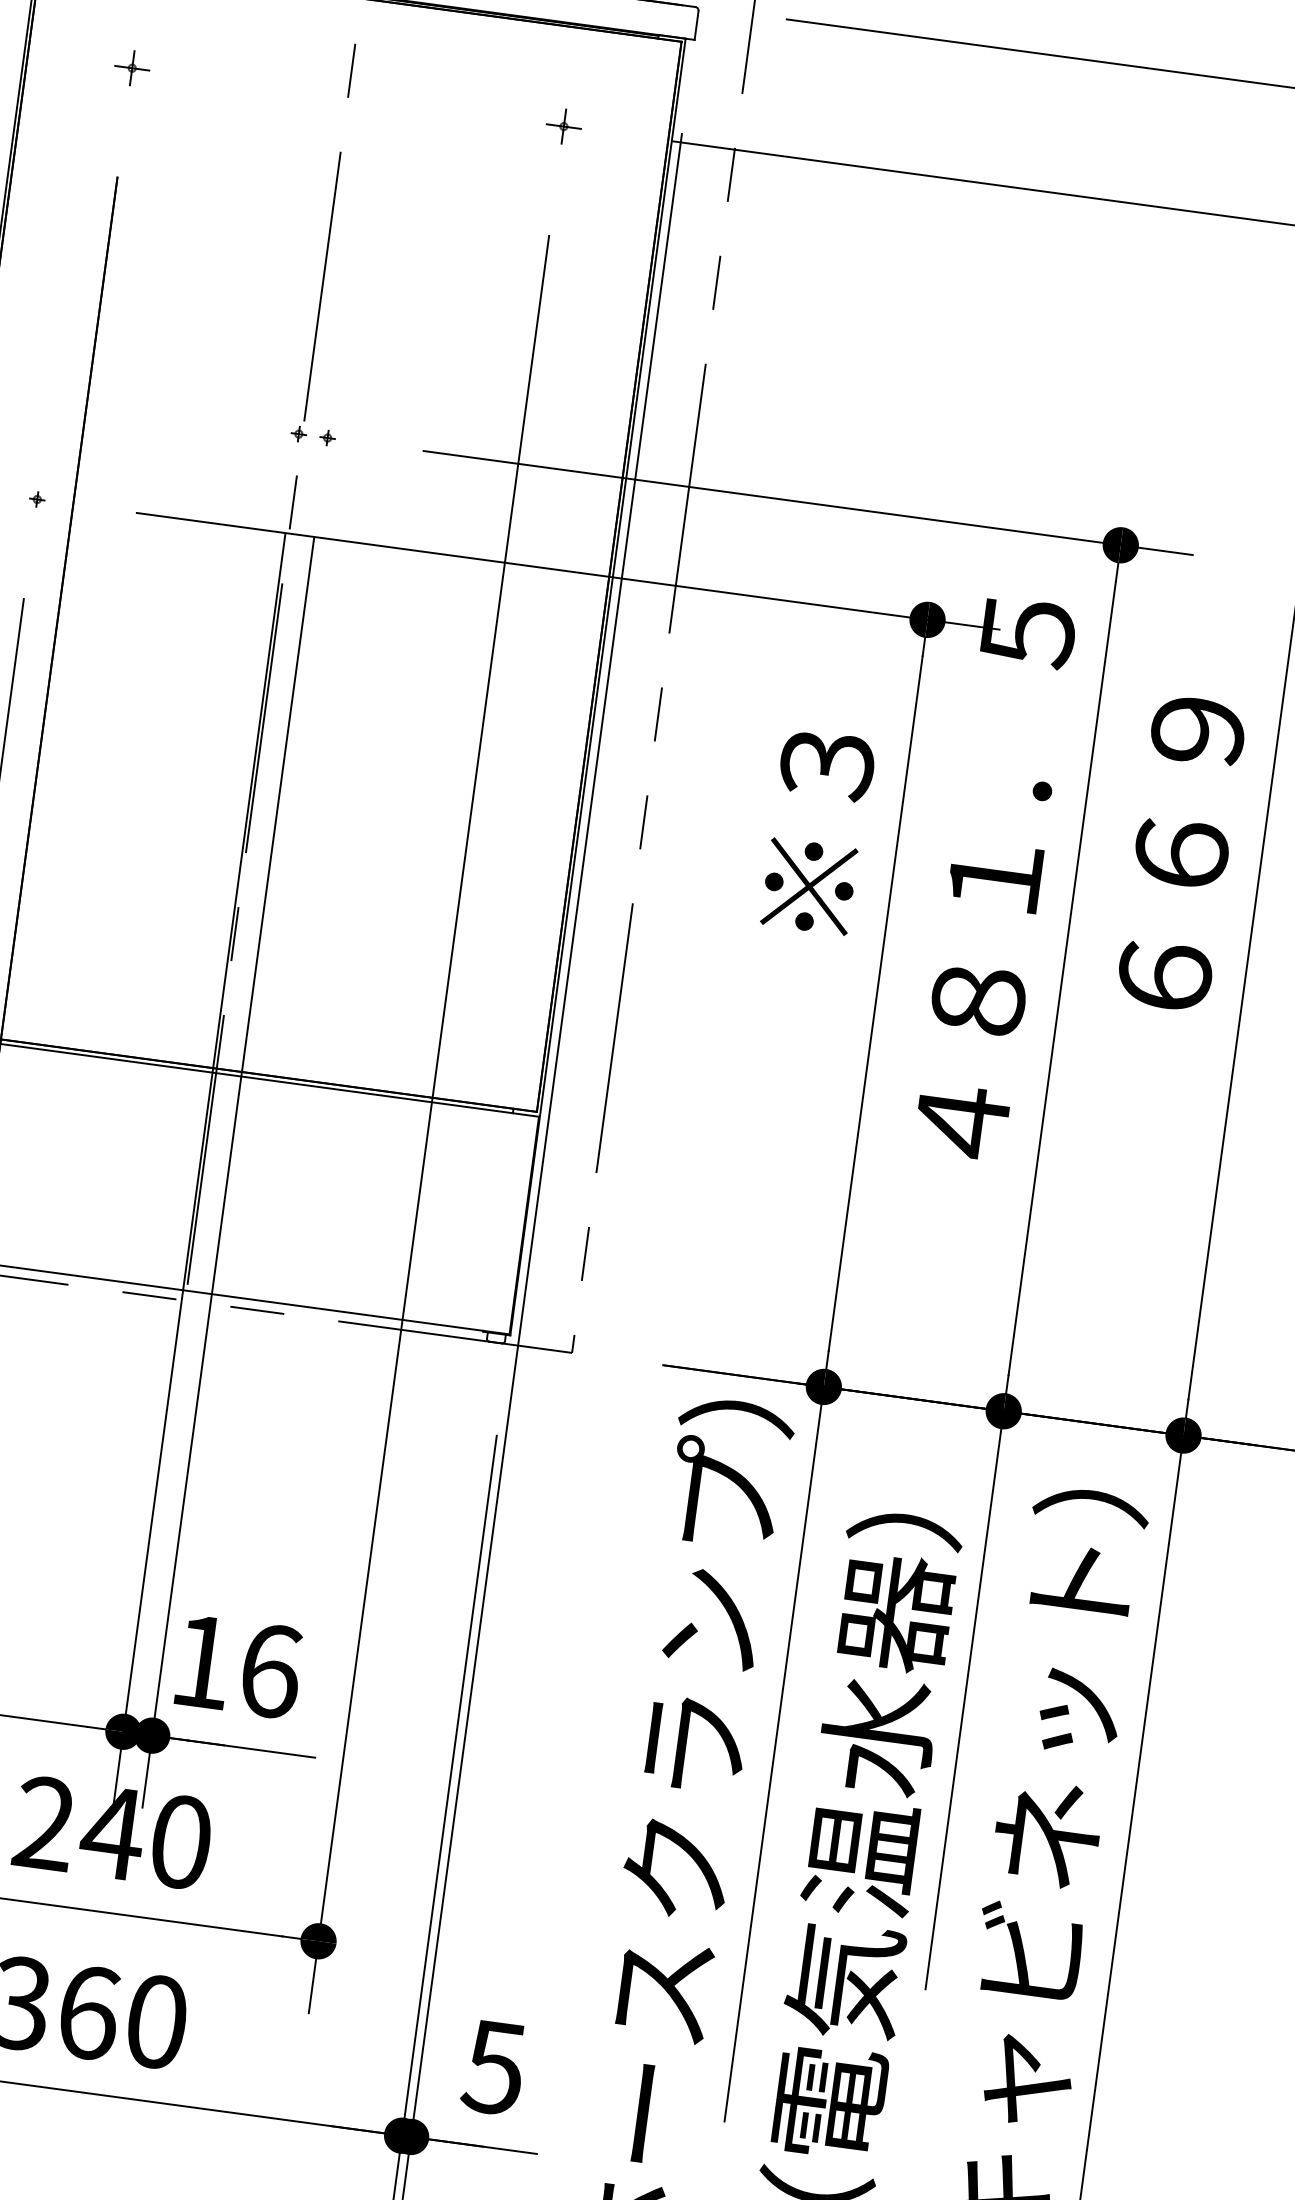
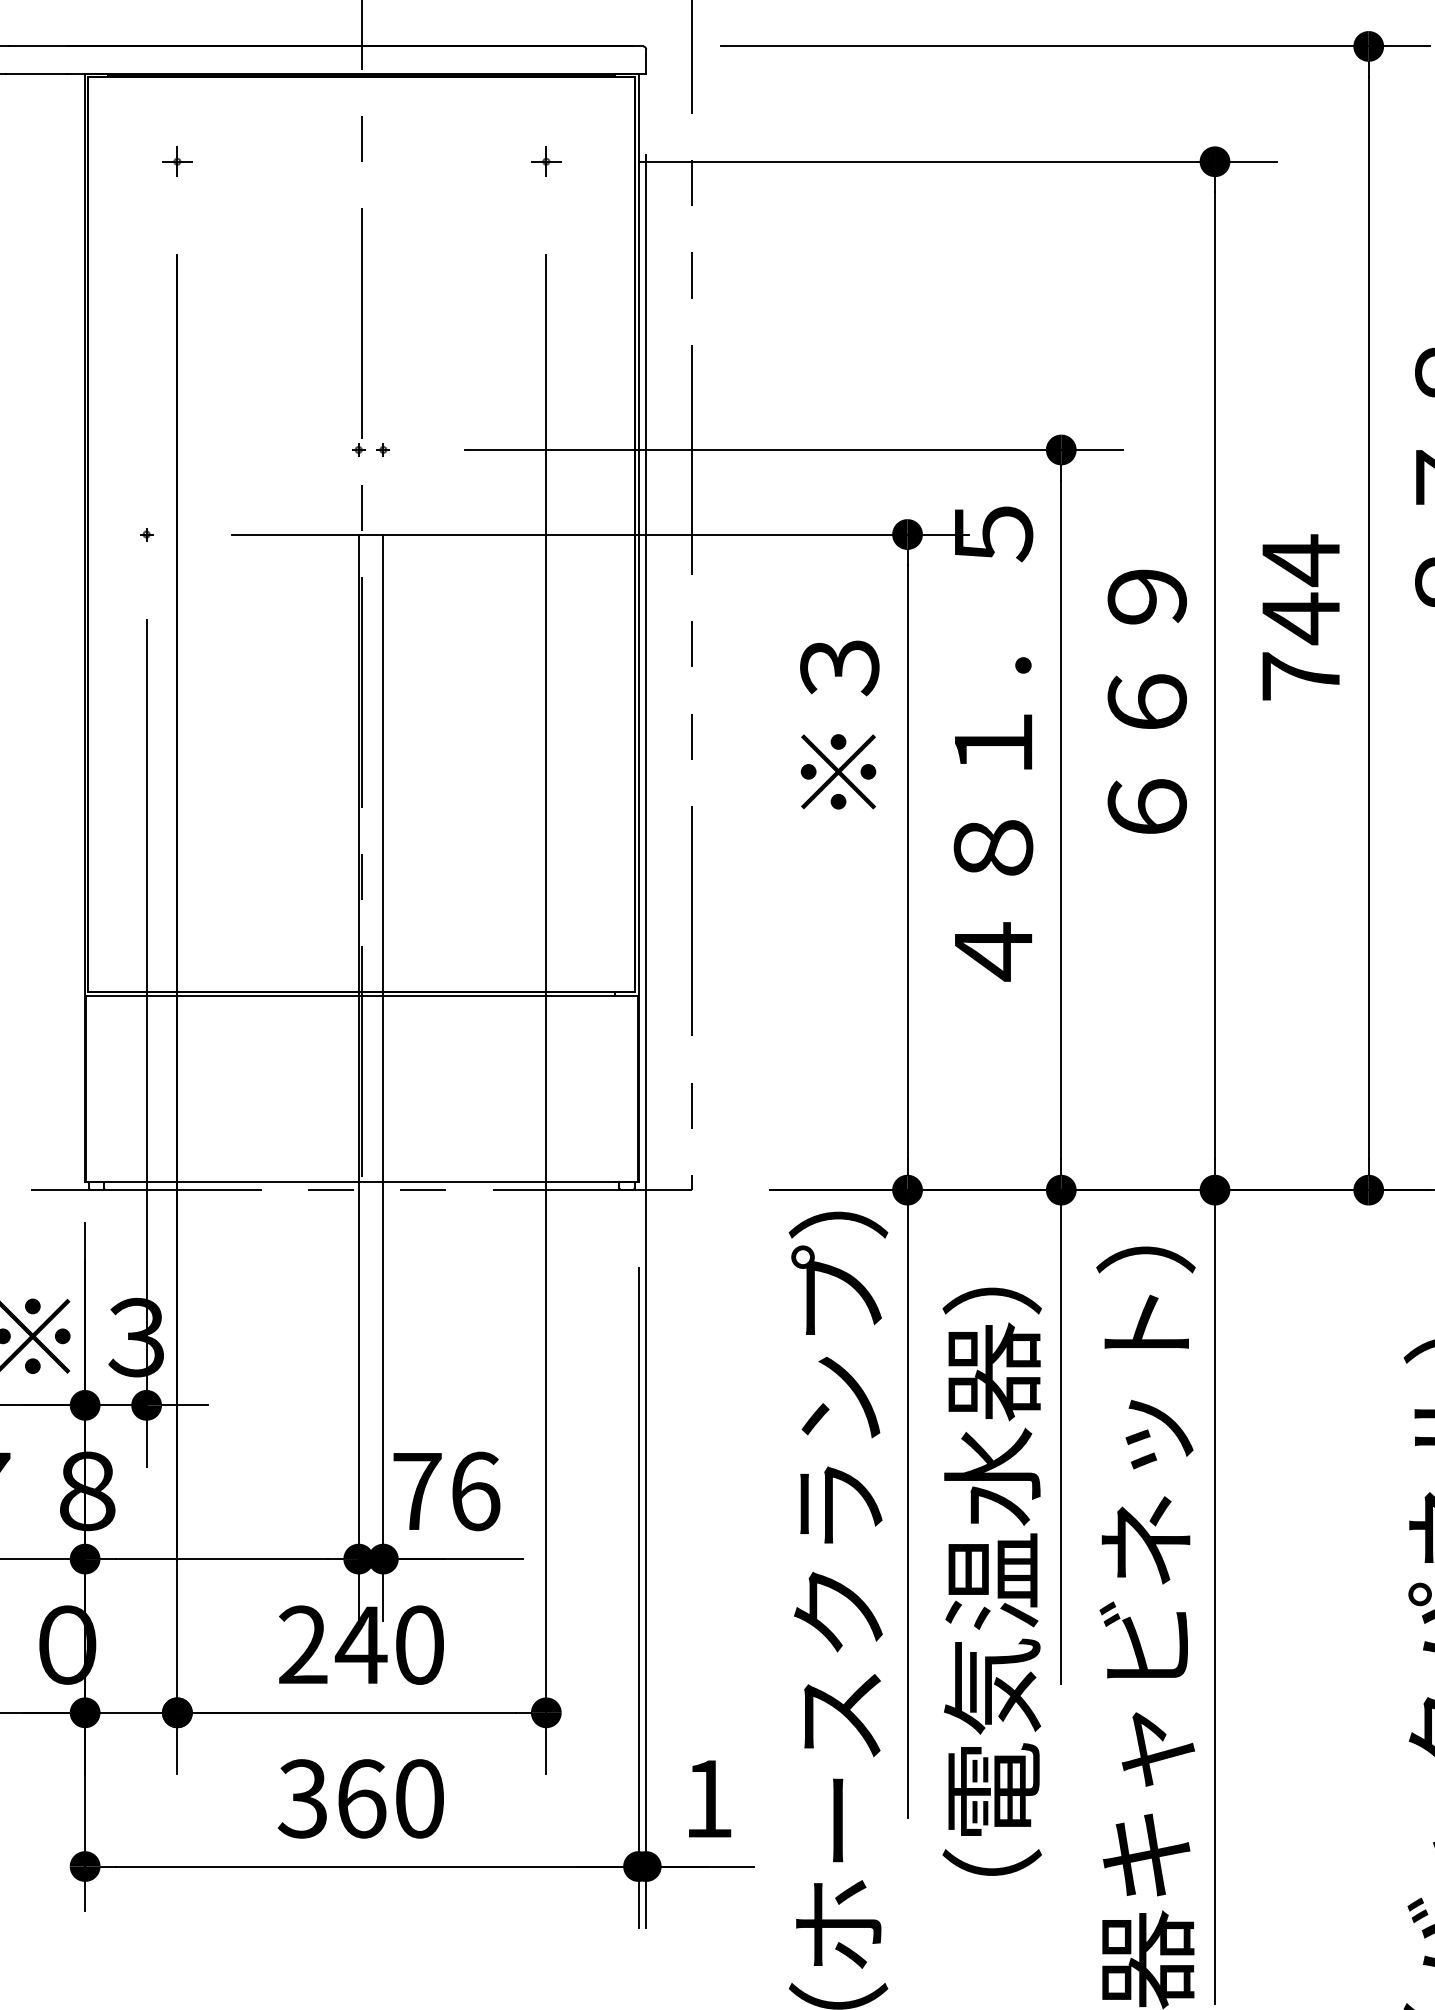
text: (202, 1661) -> (417, 1491), 16 -> 76
text: (493, 2068) -> (707, 1799), 5 -> 1

